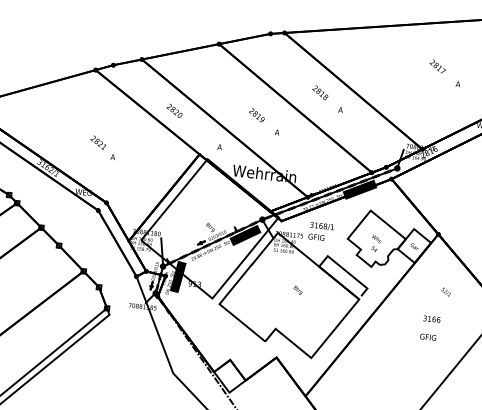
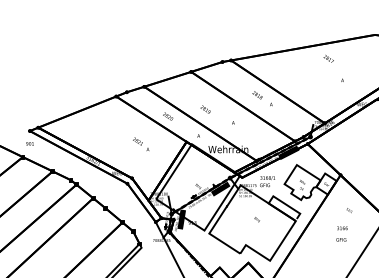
text: (437, 65) -> (328, 58), moved
text: (256, 115) -> (205, 109), moved
text: (103, 146) -> (141, 143), moved

